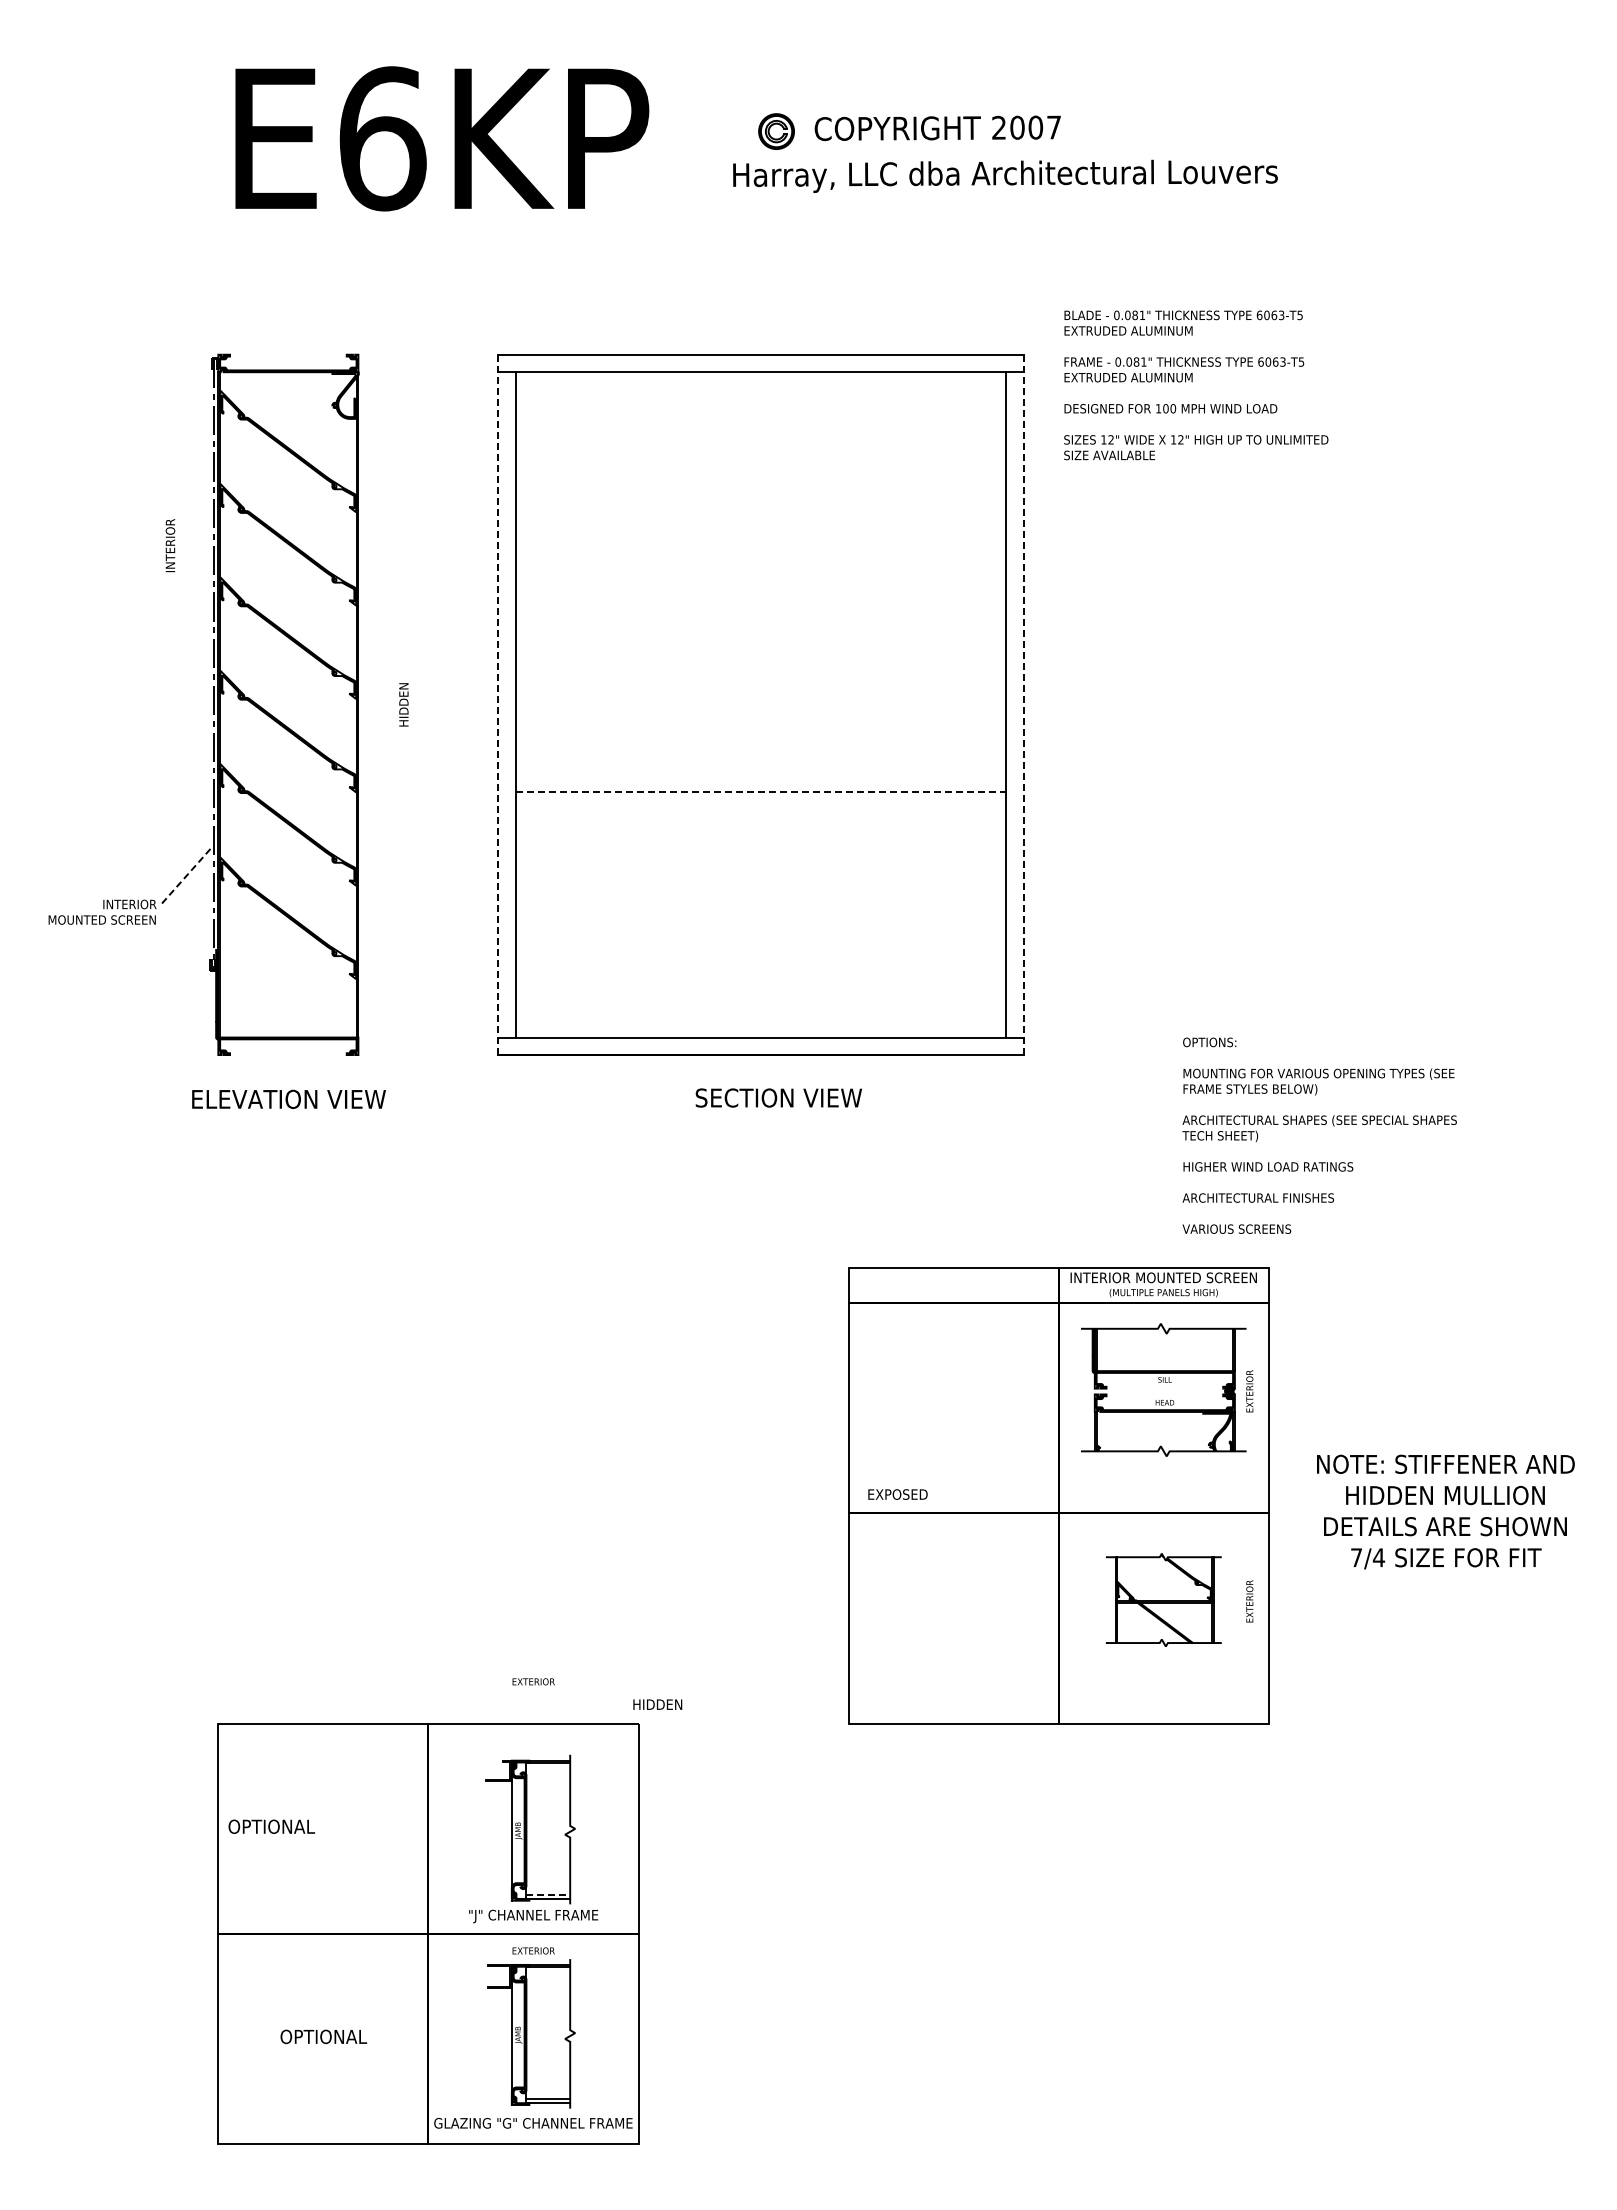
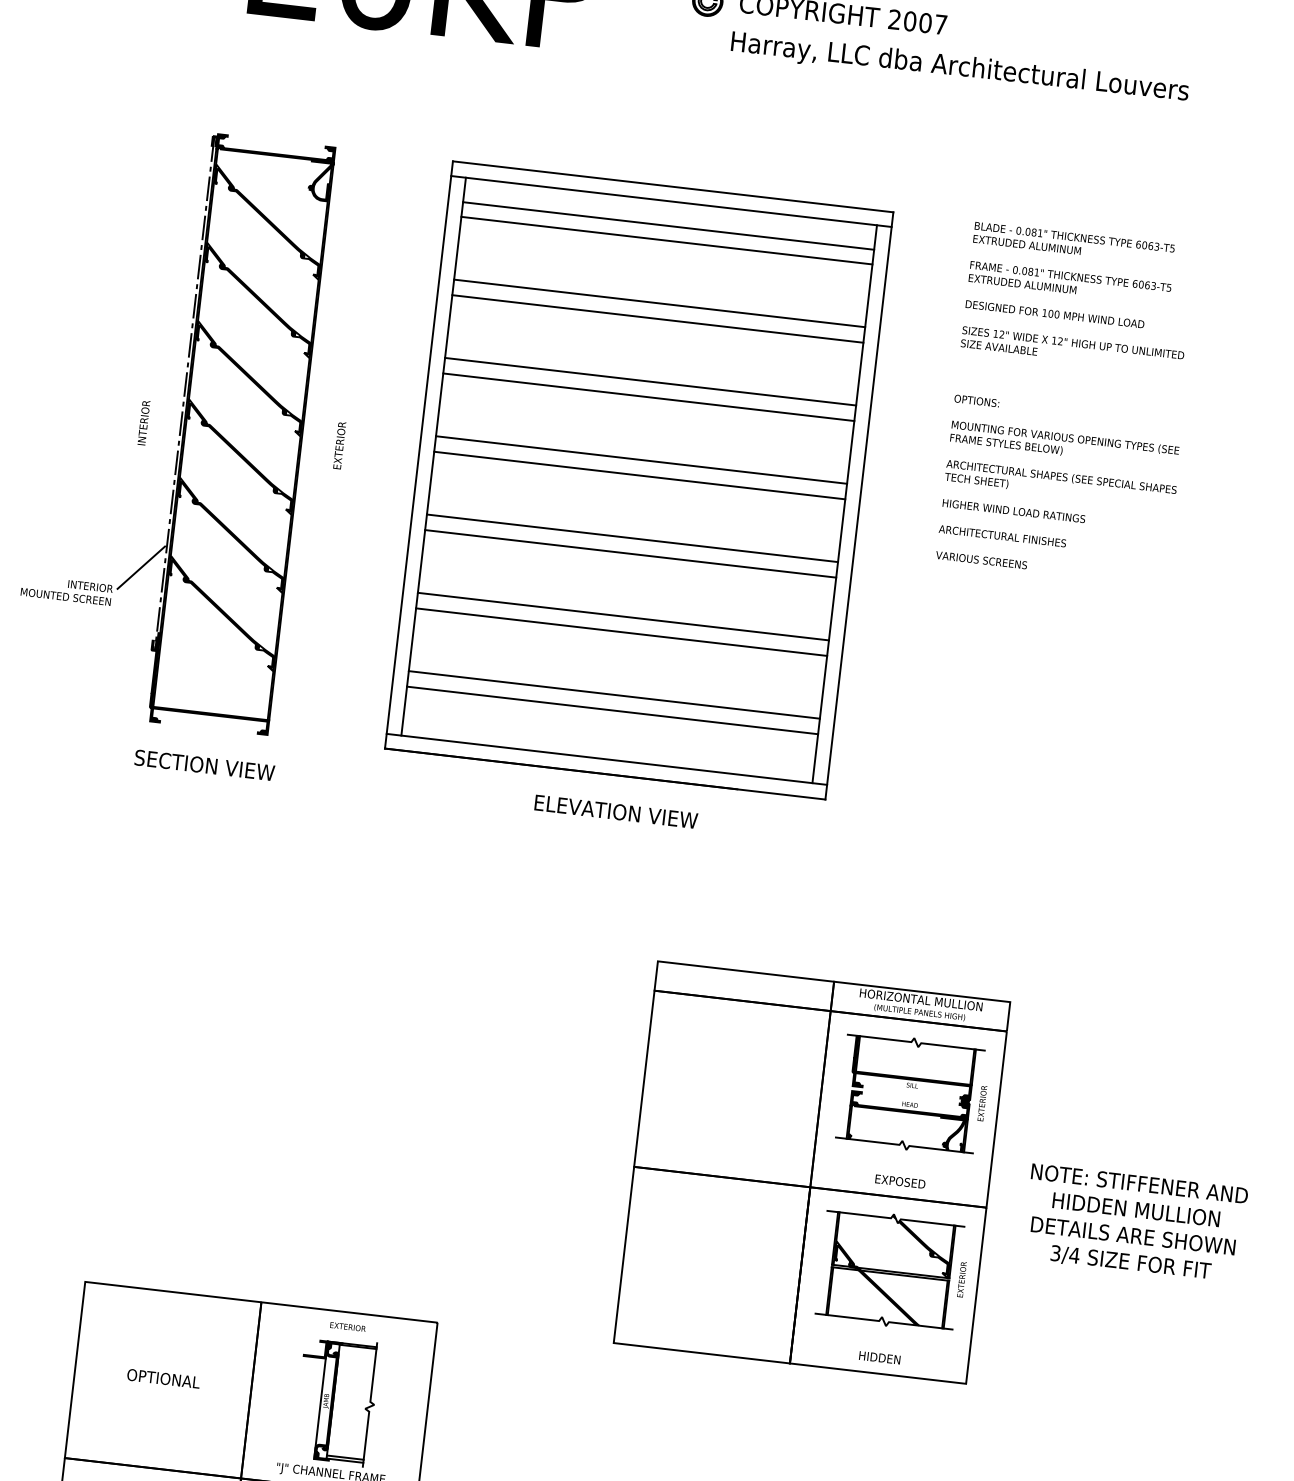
text: (1005, 175) -> (960, 67), moved
text: (1196, 385) -> (1078, 297), moved
line: (760, 401) -> (668, 226), added
line: (760, 418) -> (666, 240), added
line: (760, 493) -> (659, 303), added
line: (760, 512) -> (657, 319), added
text: (170, 545) -> (144, 422), moved
line: (760, 587) -> (650, 381), added
line: (760, 605) -> (648, 397), added
line: (760, 680) -> (641, 459), added
line: (760, 699) -> (639, 475), added
text: (403, 704) -> (339, 445), HIDDEN -> EXTERIOR
line: (498, 705) -> (418, 455), dashed -> solid
line: (1023, 705) -> (859, 506), dashed -> solid
line: (760, 773) -> (632, 537), added
line: (761, 792) -> (631, 553), dashed -> solid
line: (760, 867) -> (622, 616), added
line: (187, 875) -> (141, 567), dashed -> solid
line: (760, 885) -> (621, 631), added
line: (760, 960) -> (613, 694), added
line: (760, 979) -> (612, 710), added
text: (779, 1097) -> (616, 811), SECTION VIEW -> ELEVATION VIEW
text: (288, 1098) -> (204, 764), ELEVATION VIEW -> SECTION VIEW
text: (1319, 1135) -> (1059, 489), moved
text: (1163, 1277) -> (921, 999), INTERIOR MOUNTED SCREEN -> HORIZONTAL MULLION
text: (897, 1494) -> (900, 1181), moved
text: (1356, 1557) -> (1055, 1253), 7/4 -> 3/4
part: (1163, 1599) -> (889, 1269), size x1.43
text: (533, 1681) -> (347, 1326), moved
text: (657, 1704) -> (879, 1357), moved
text: (271, 1826) -> (163, 1378), moved
line: (548, 1894) -> (345, 1457), dashed -> solid

